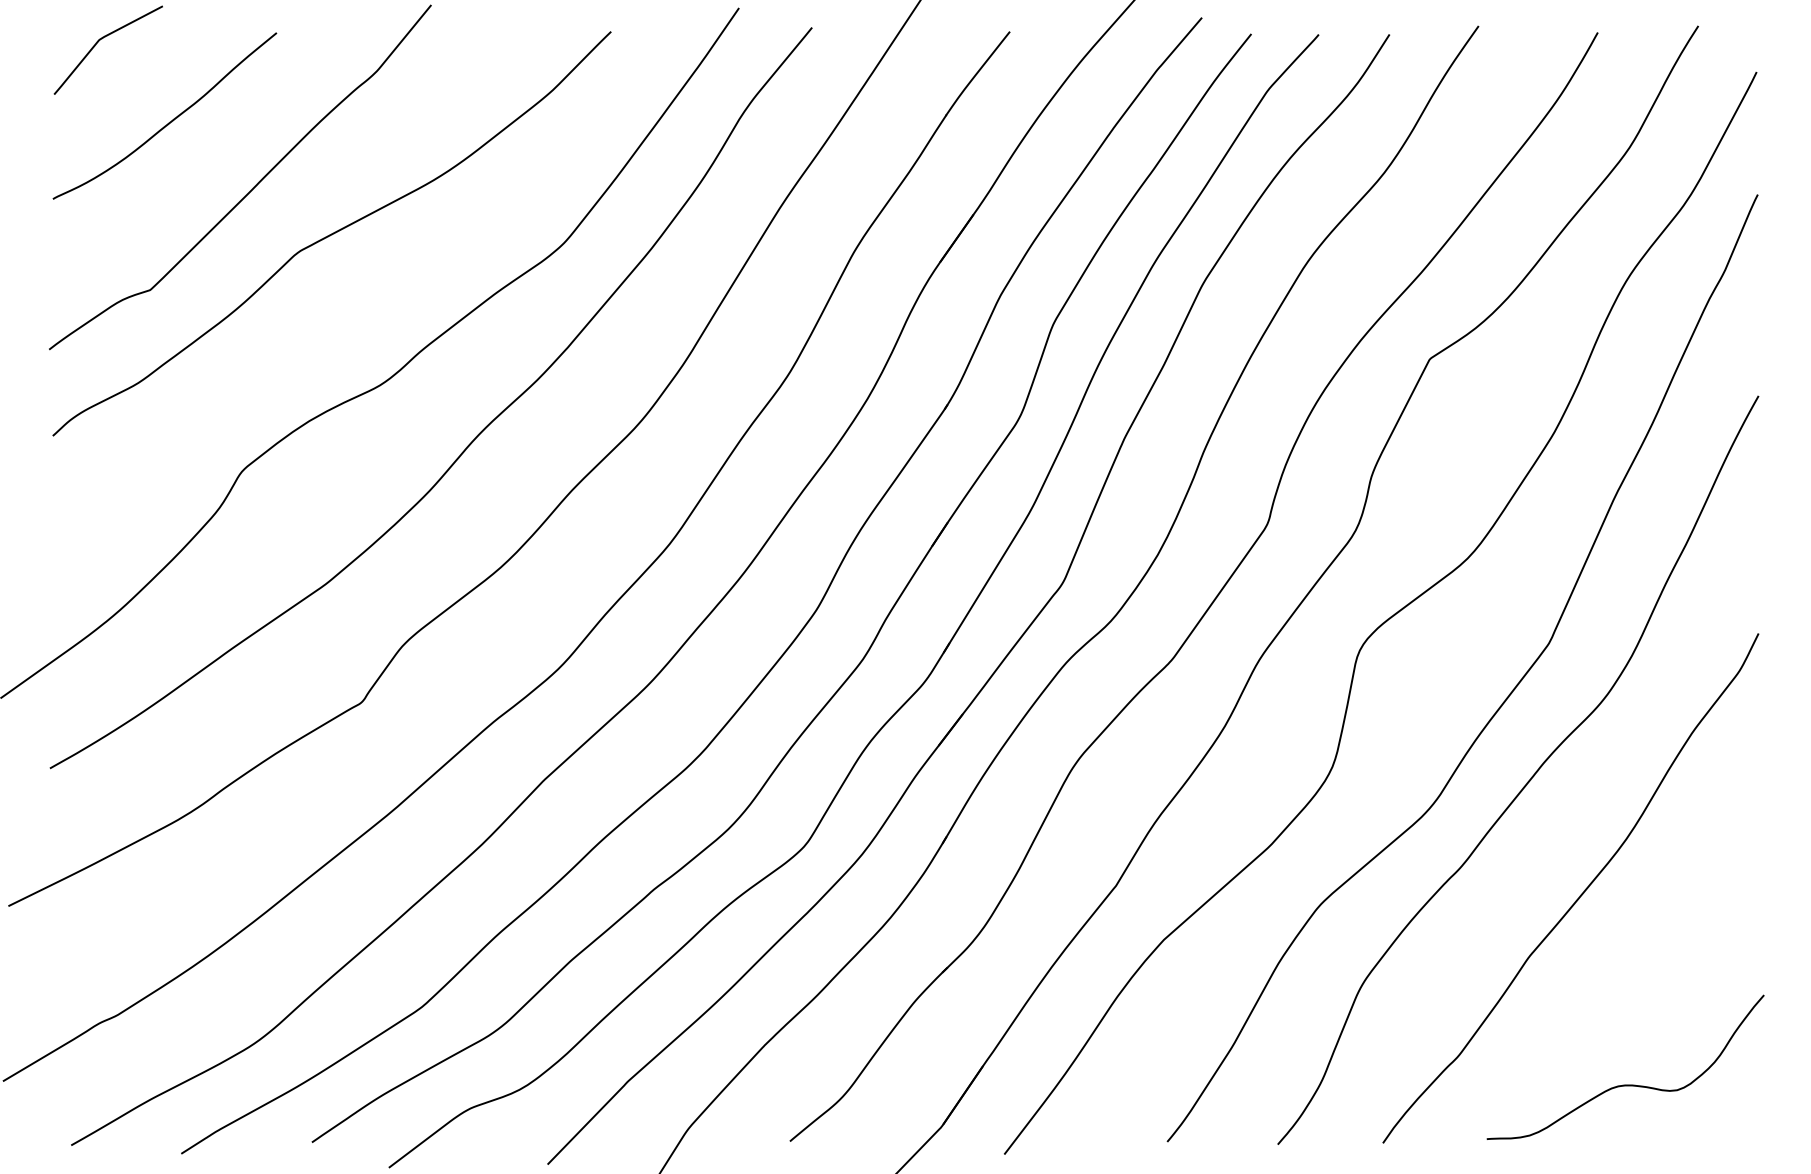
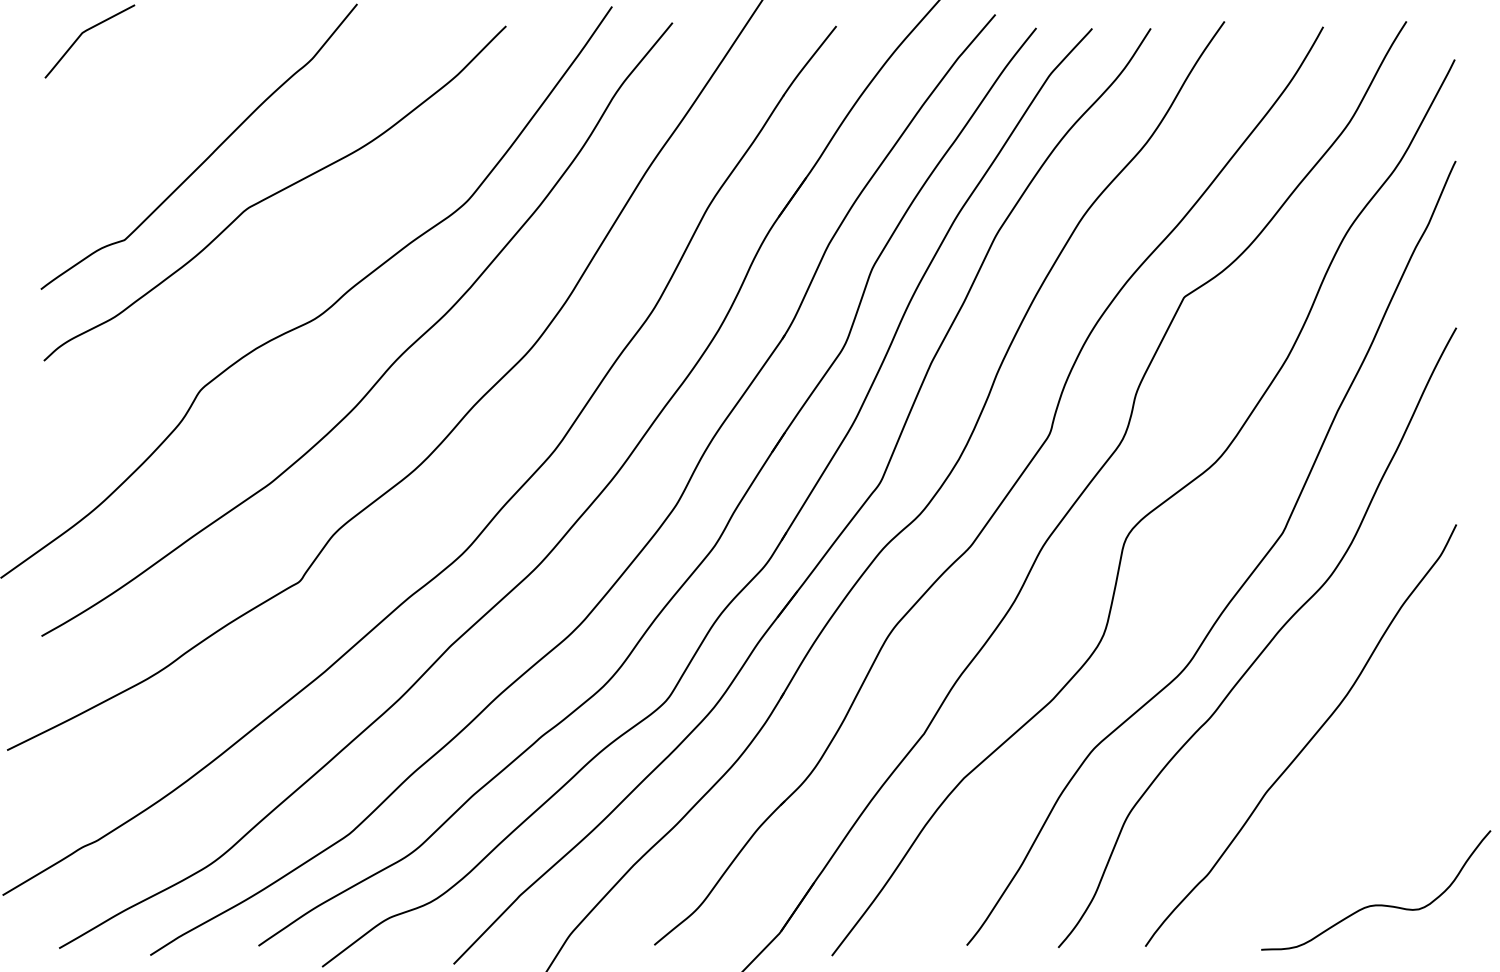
curve: (169, 121) -> (140, 100), removed
curve: (1625, 1084) -> (1376, 904), moved

